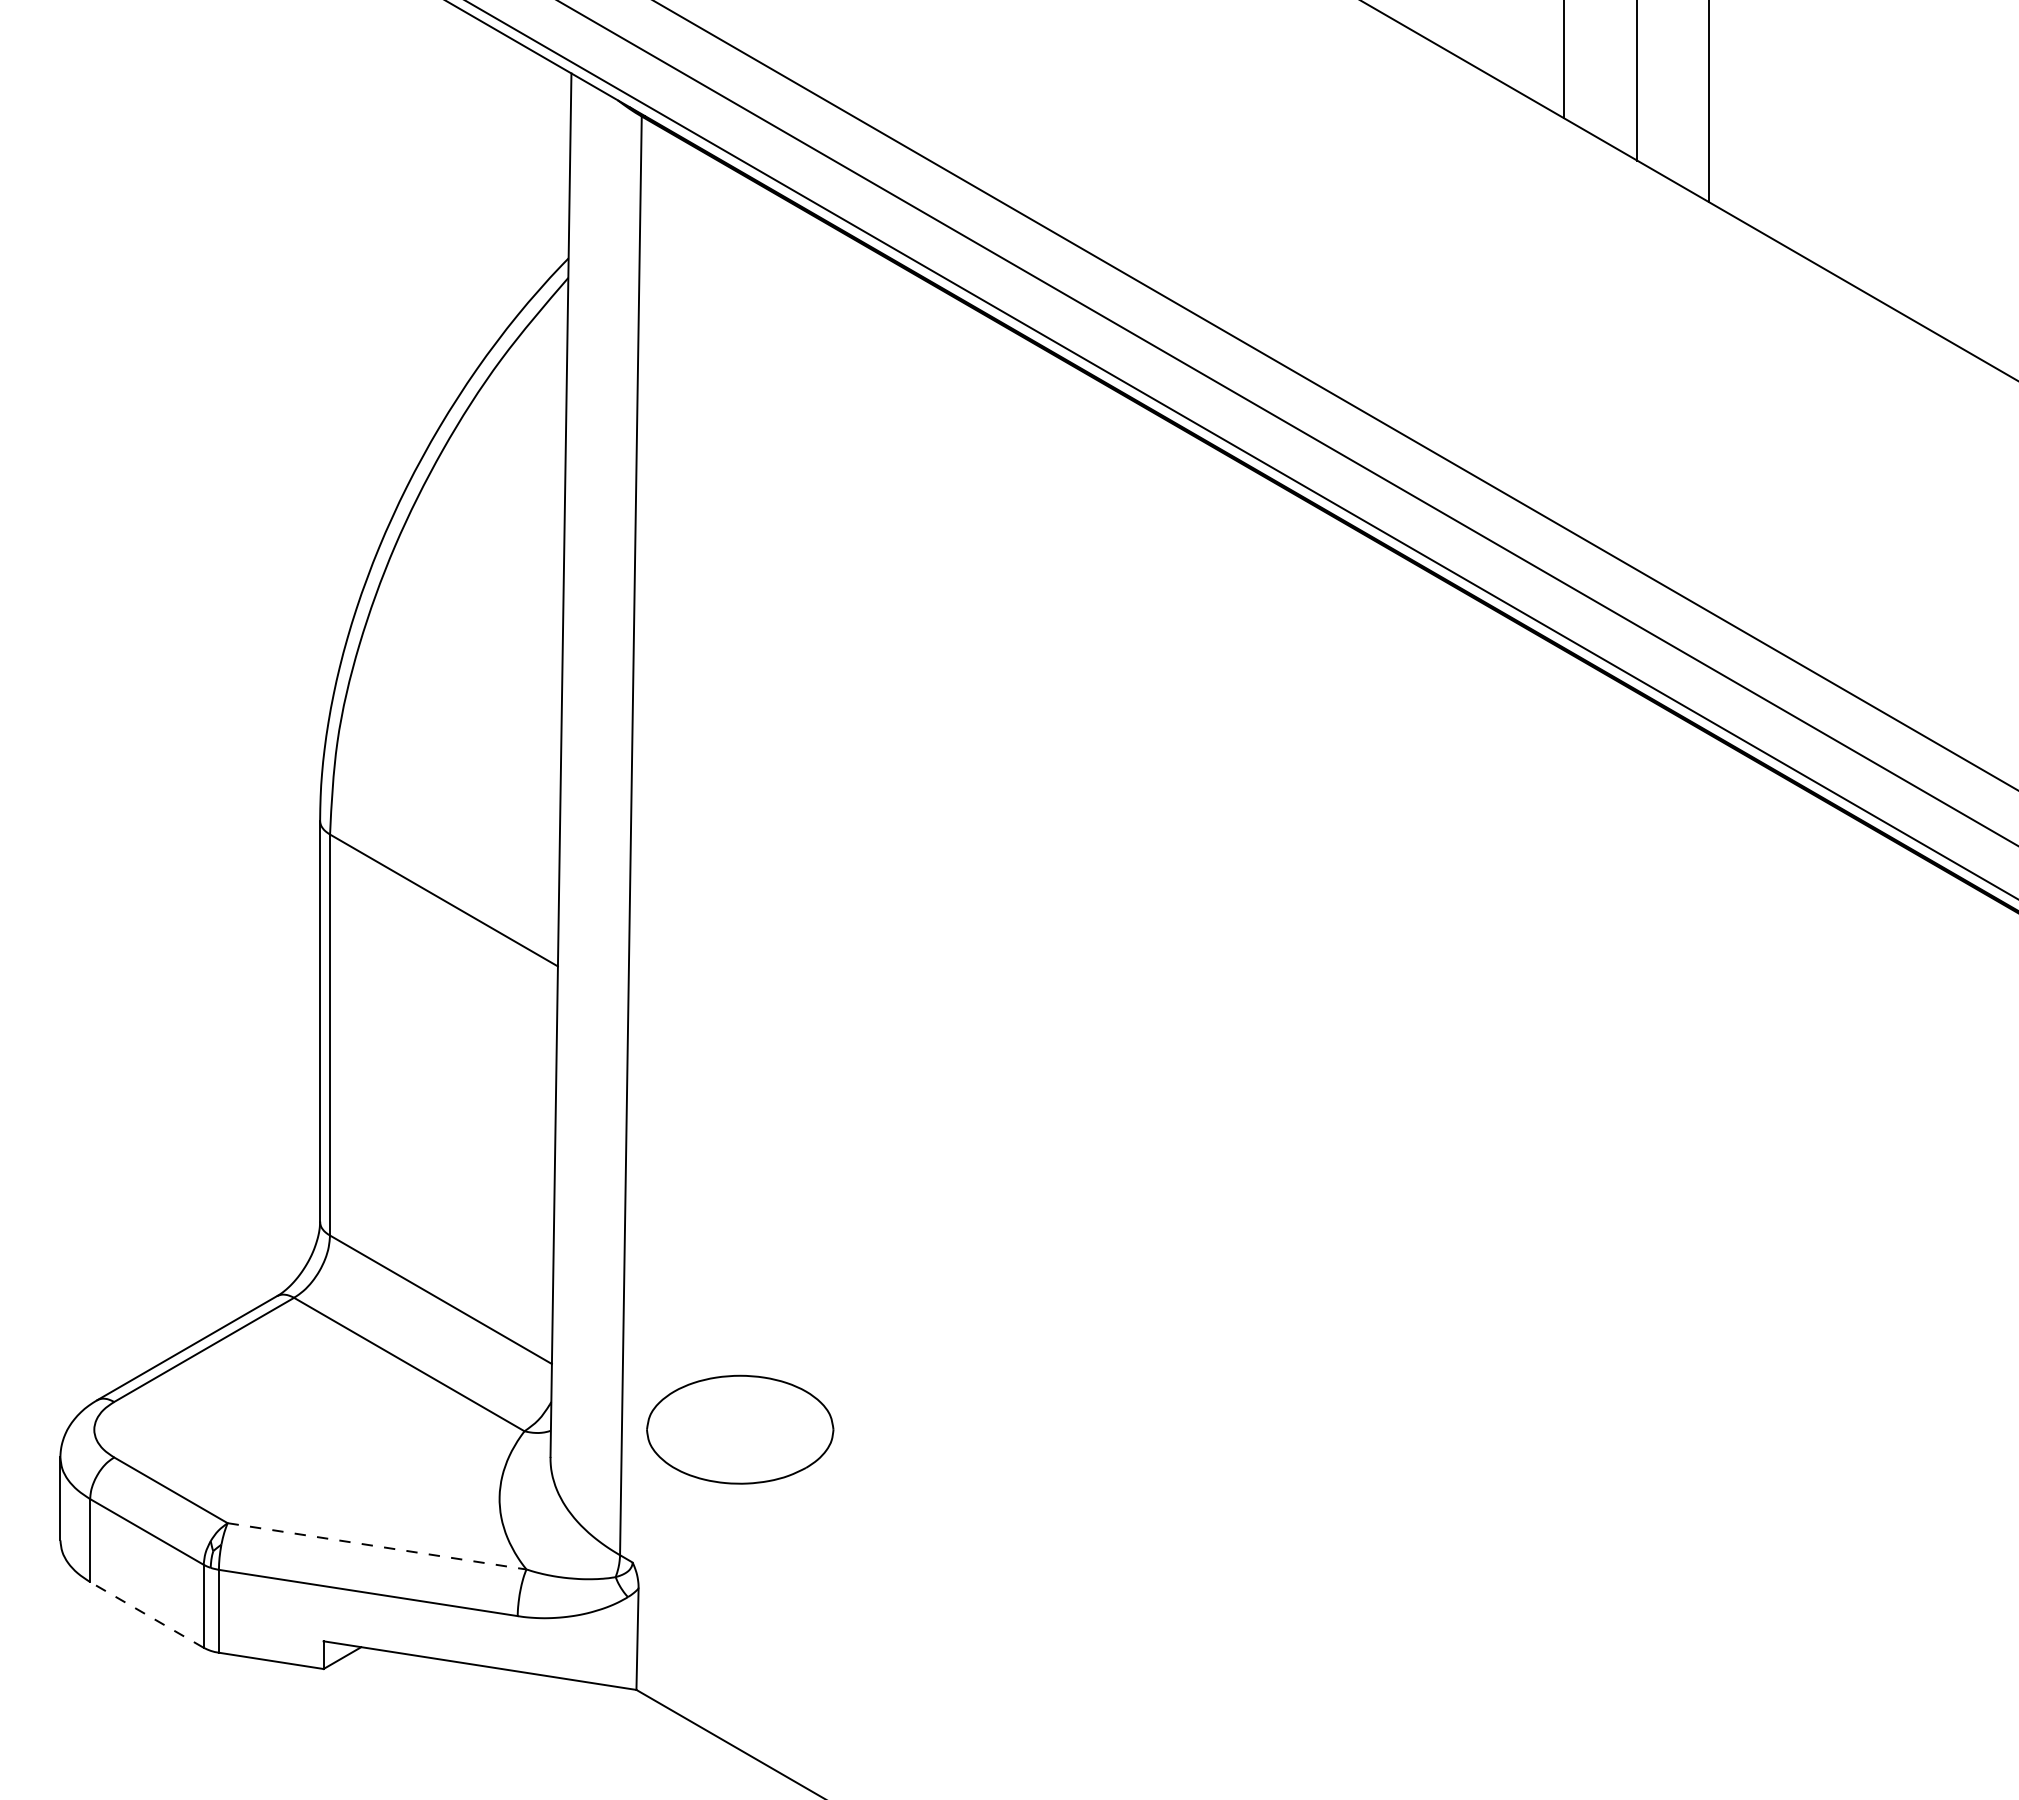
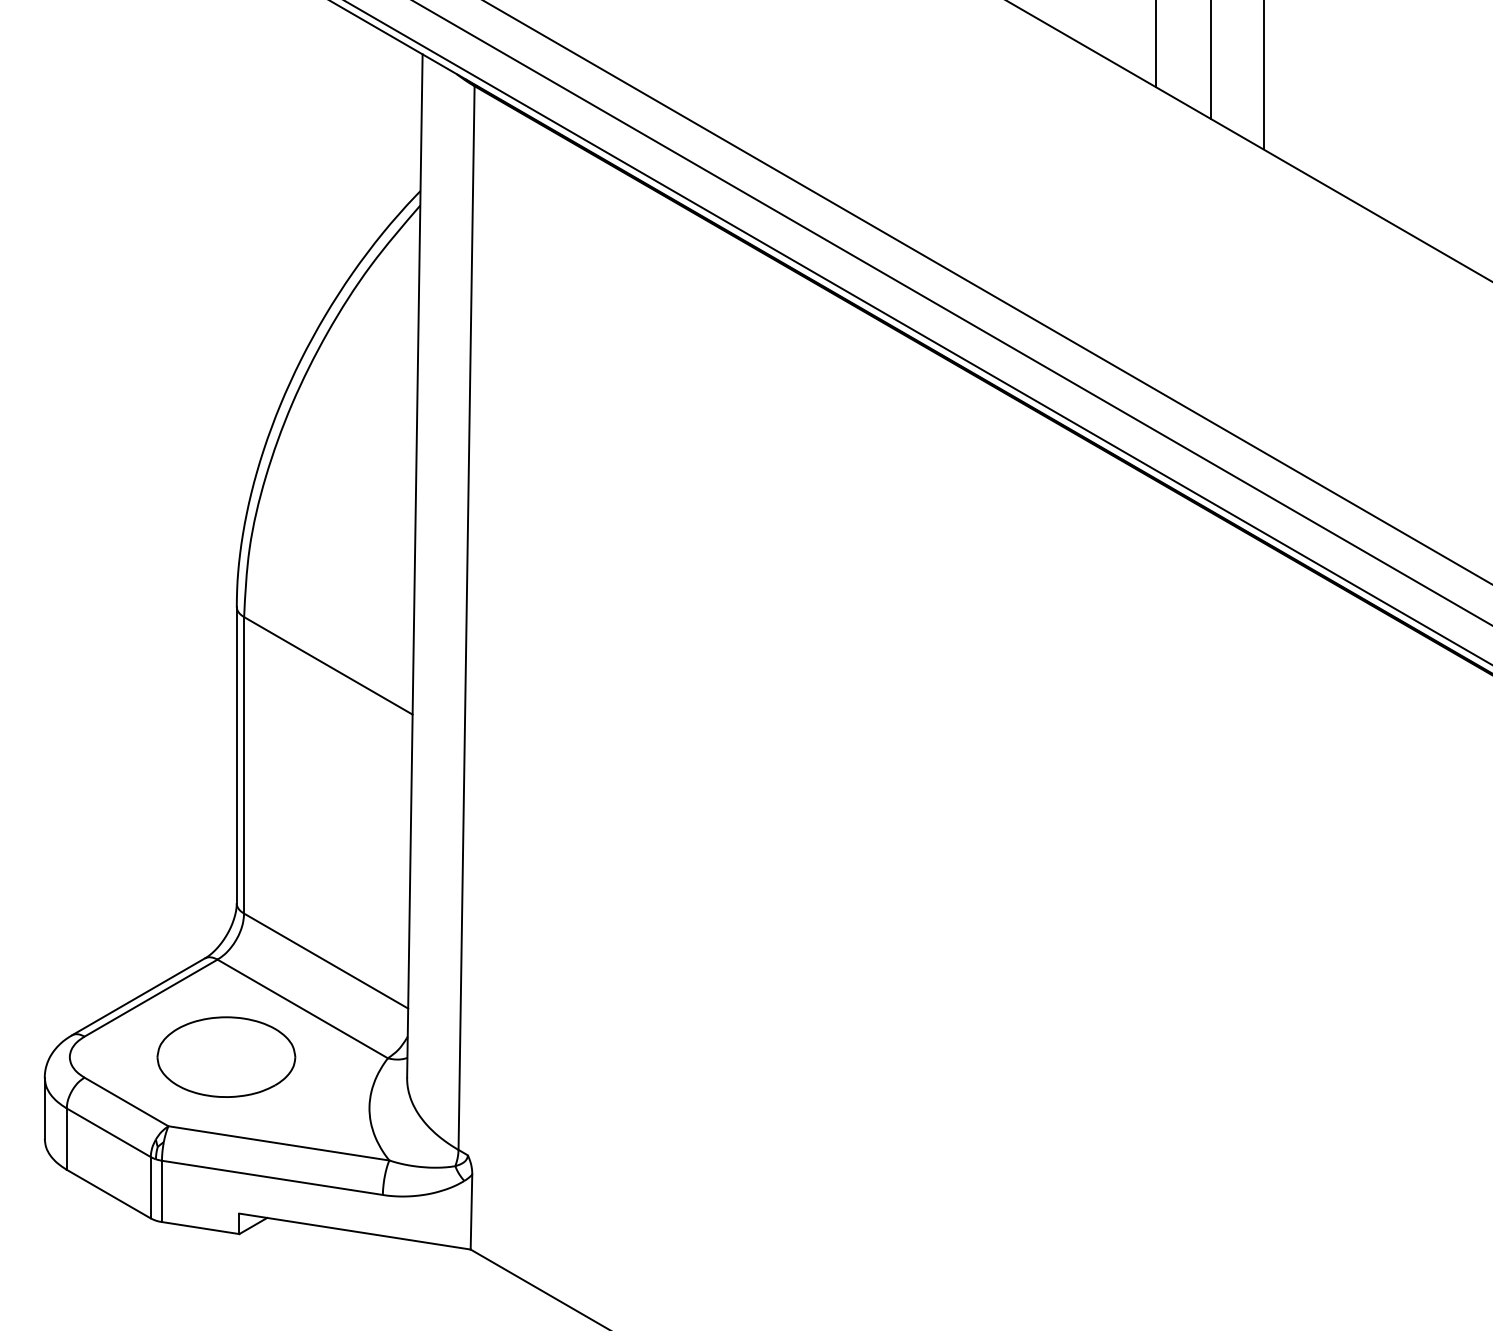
part: (740, 1428) -> (226, 1056), moved
line: (376, 1546) -> (278, 1143), dashed -> solid
line: (146, 1614) -> (108, 1193), dashed -> solid

